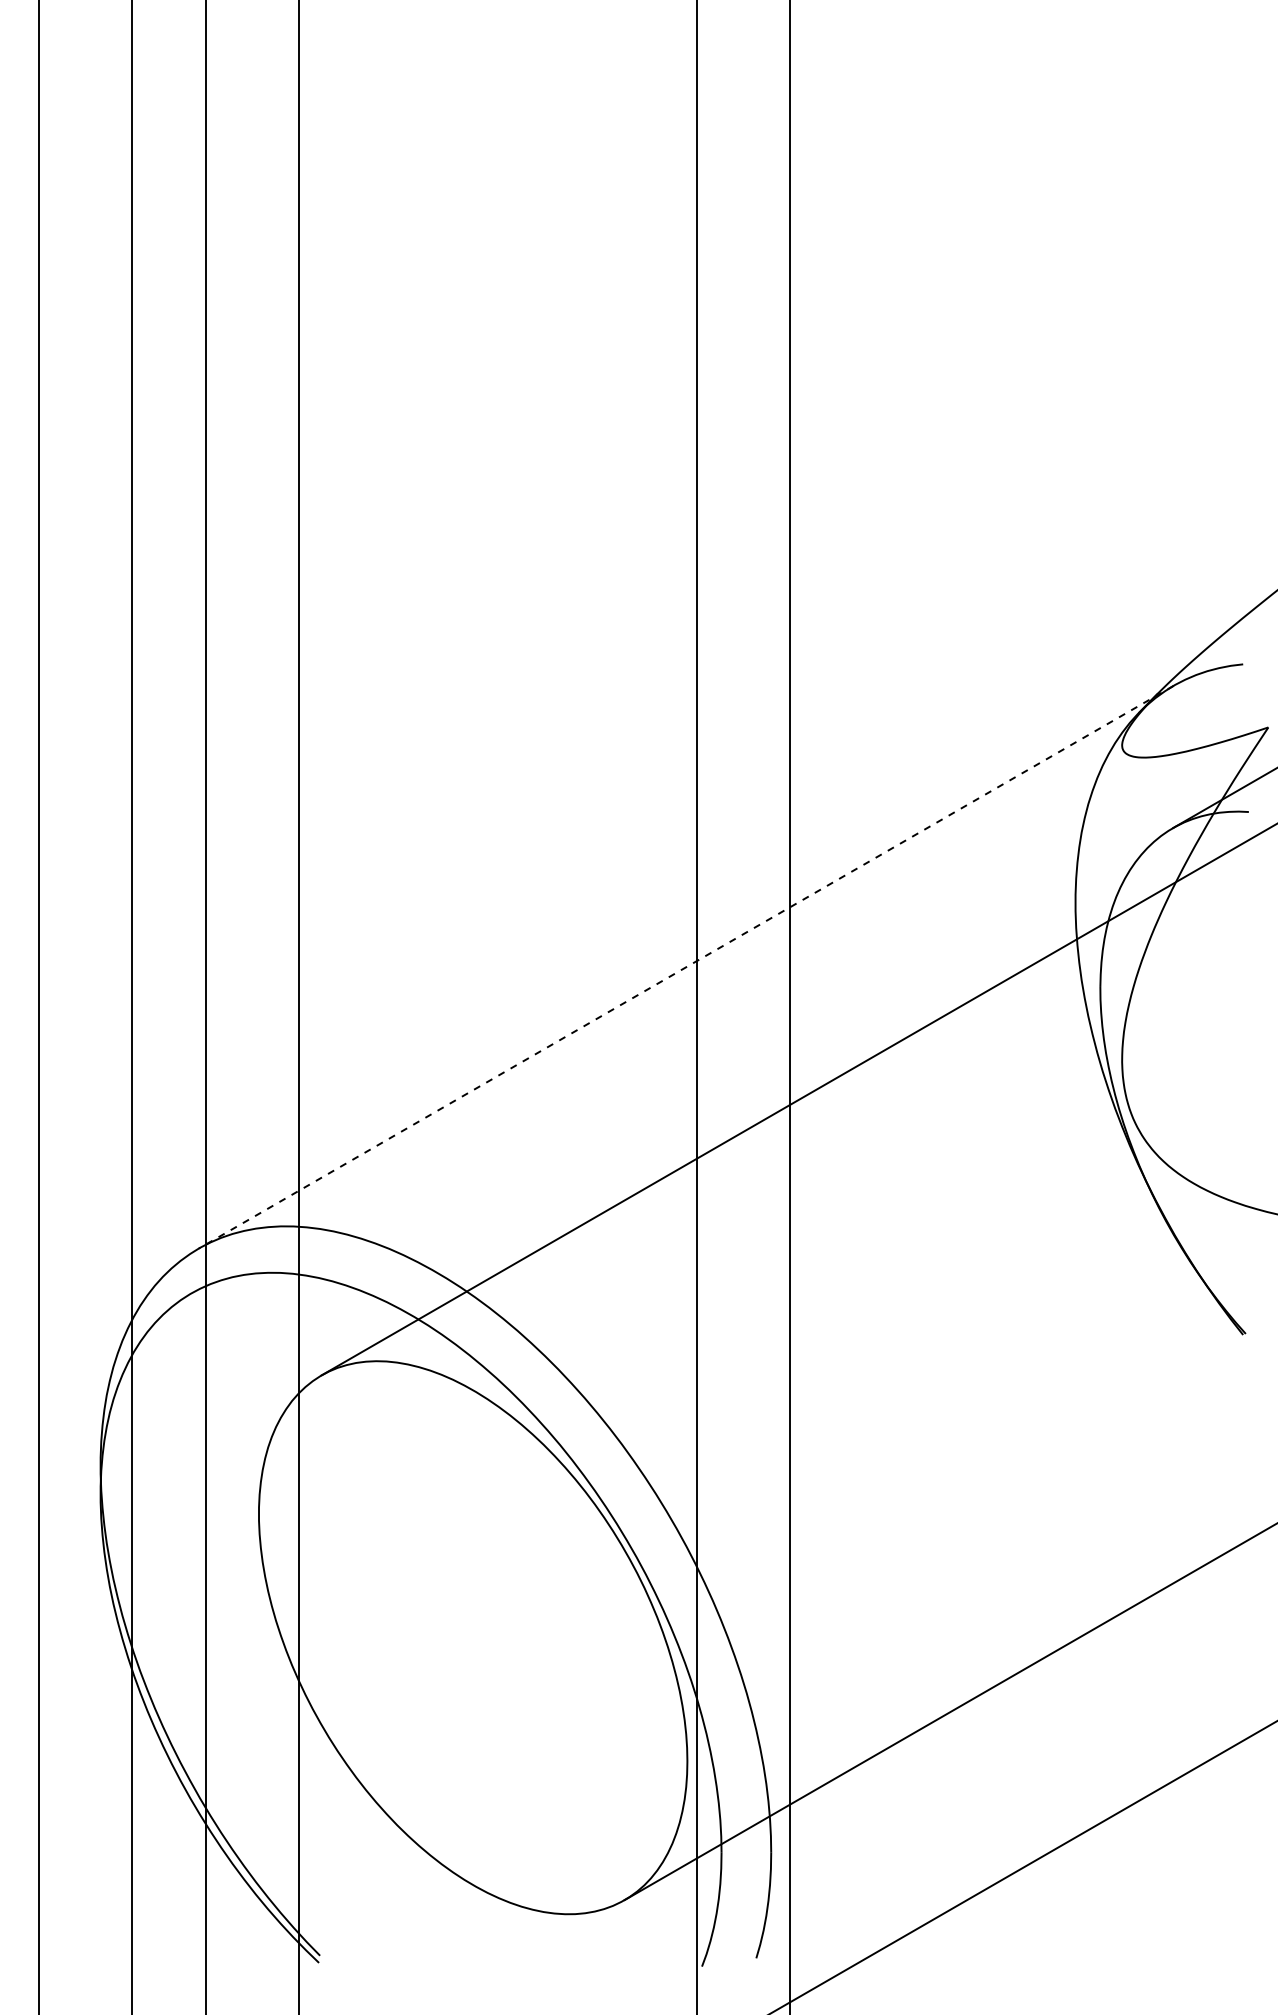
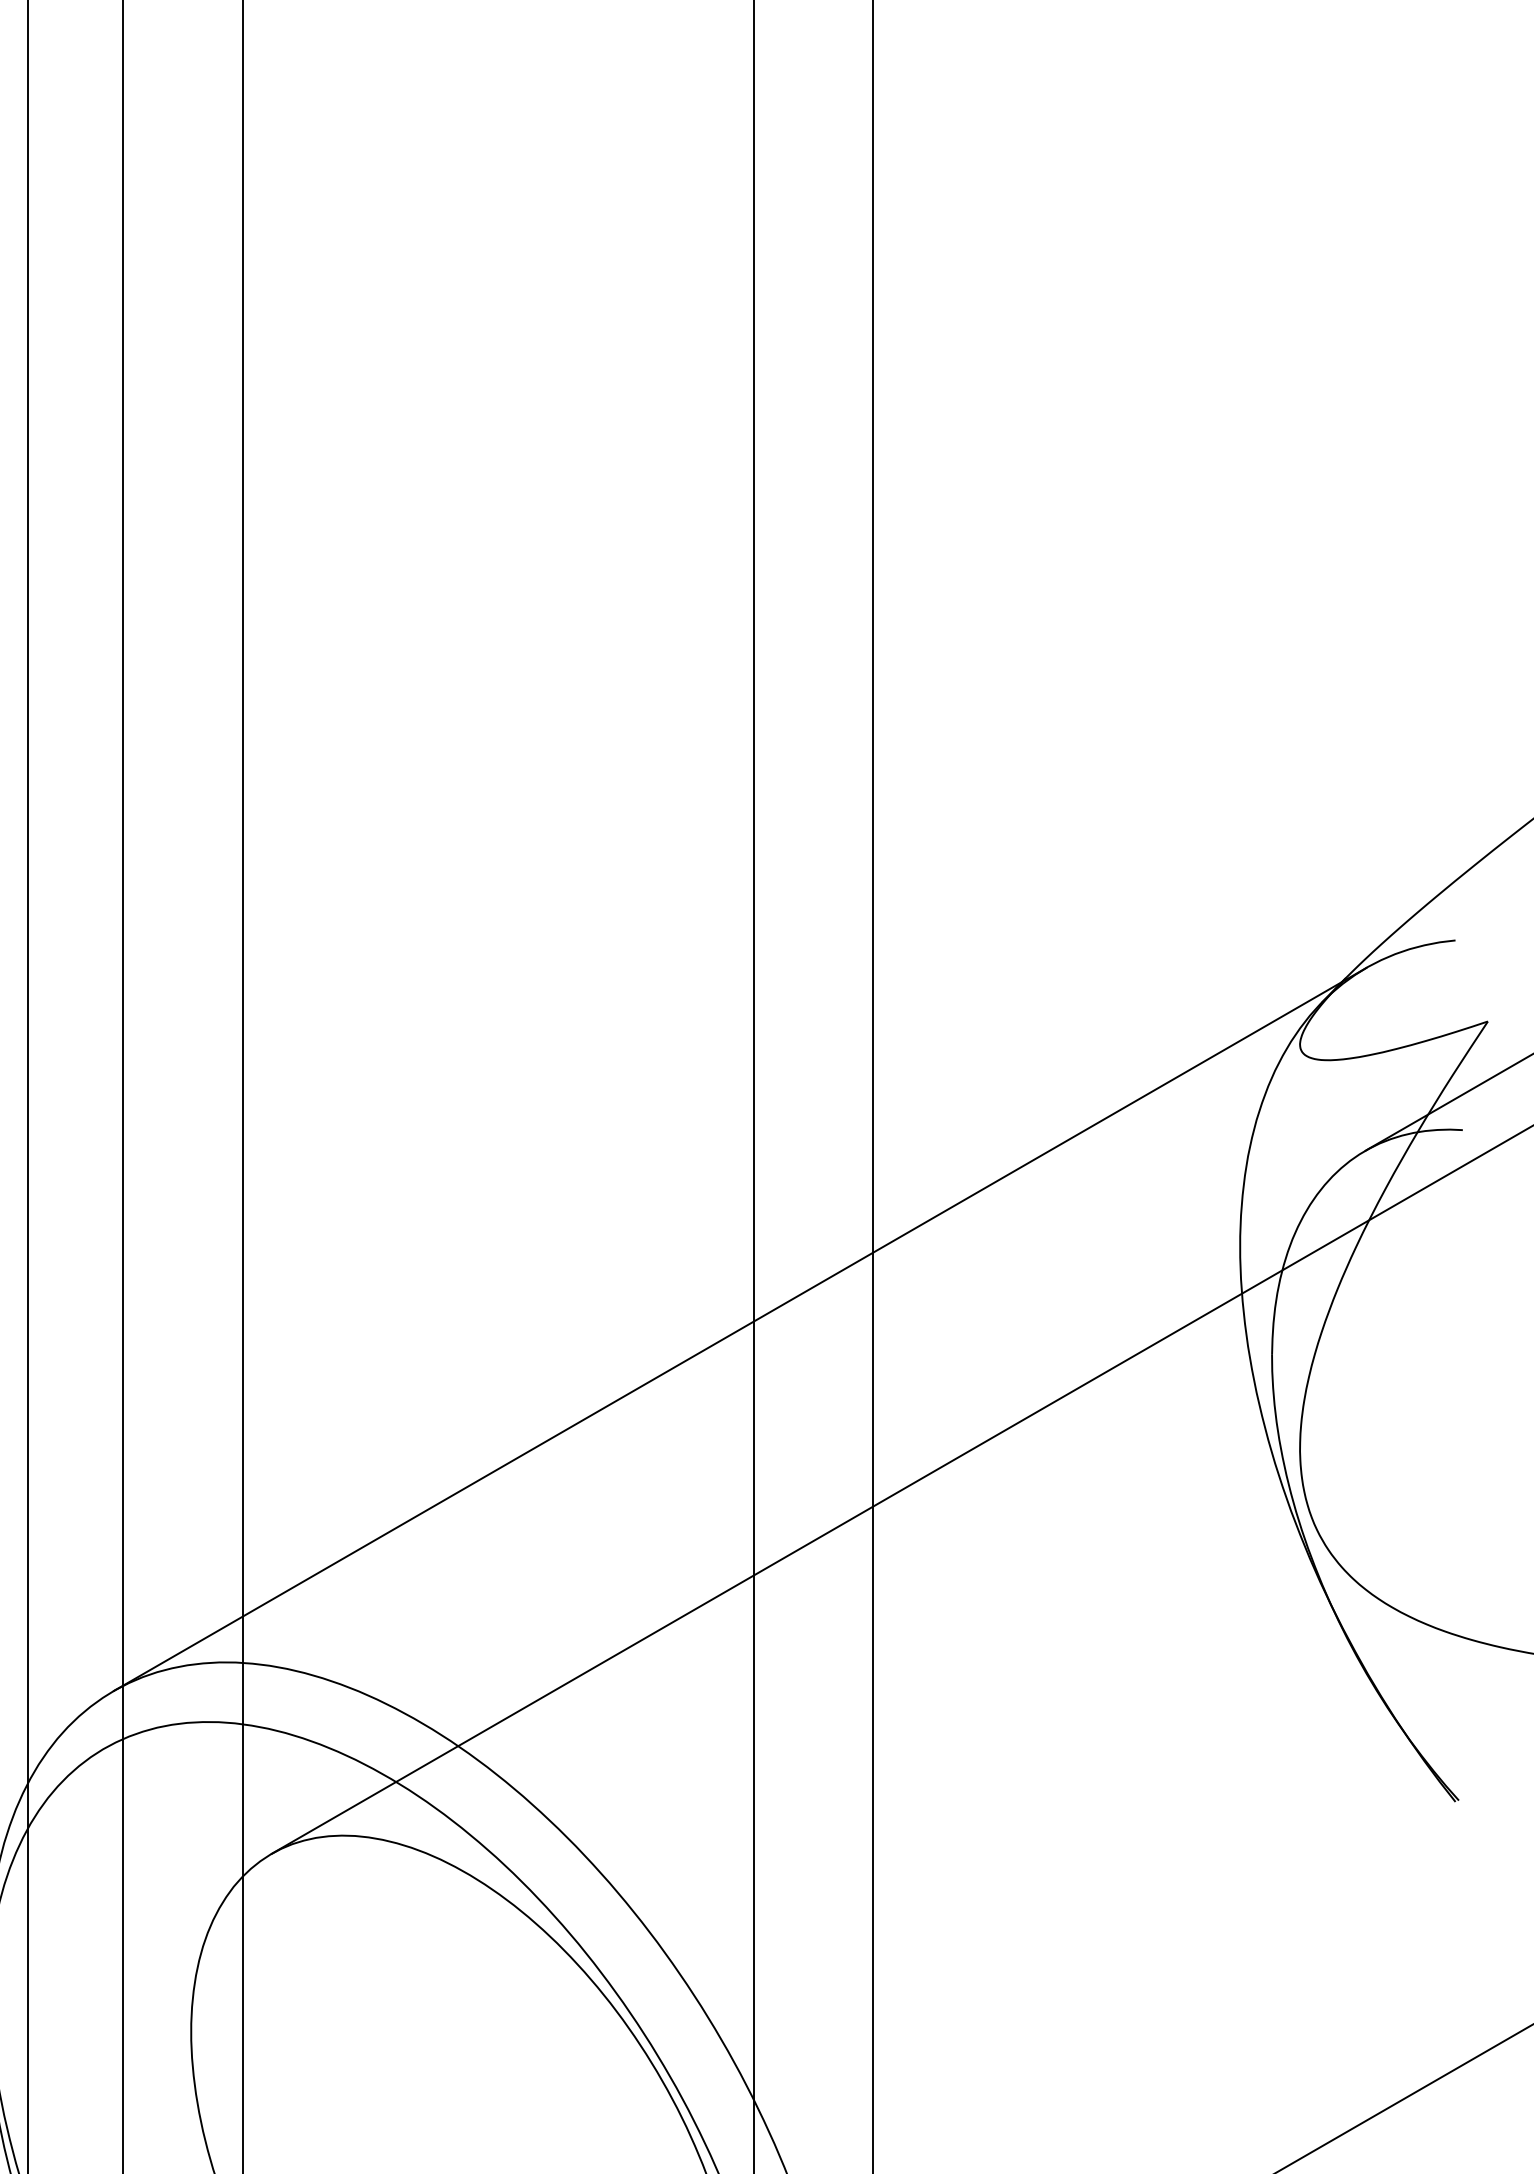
line: (686, 967) -> (740, 1329), dashed -> solid

